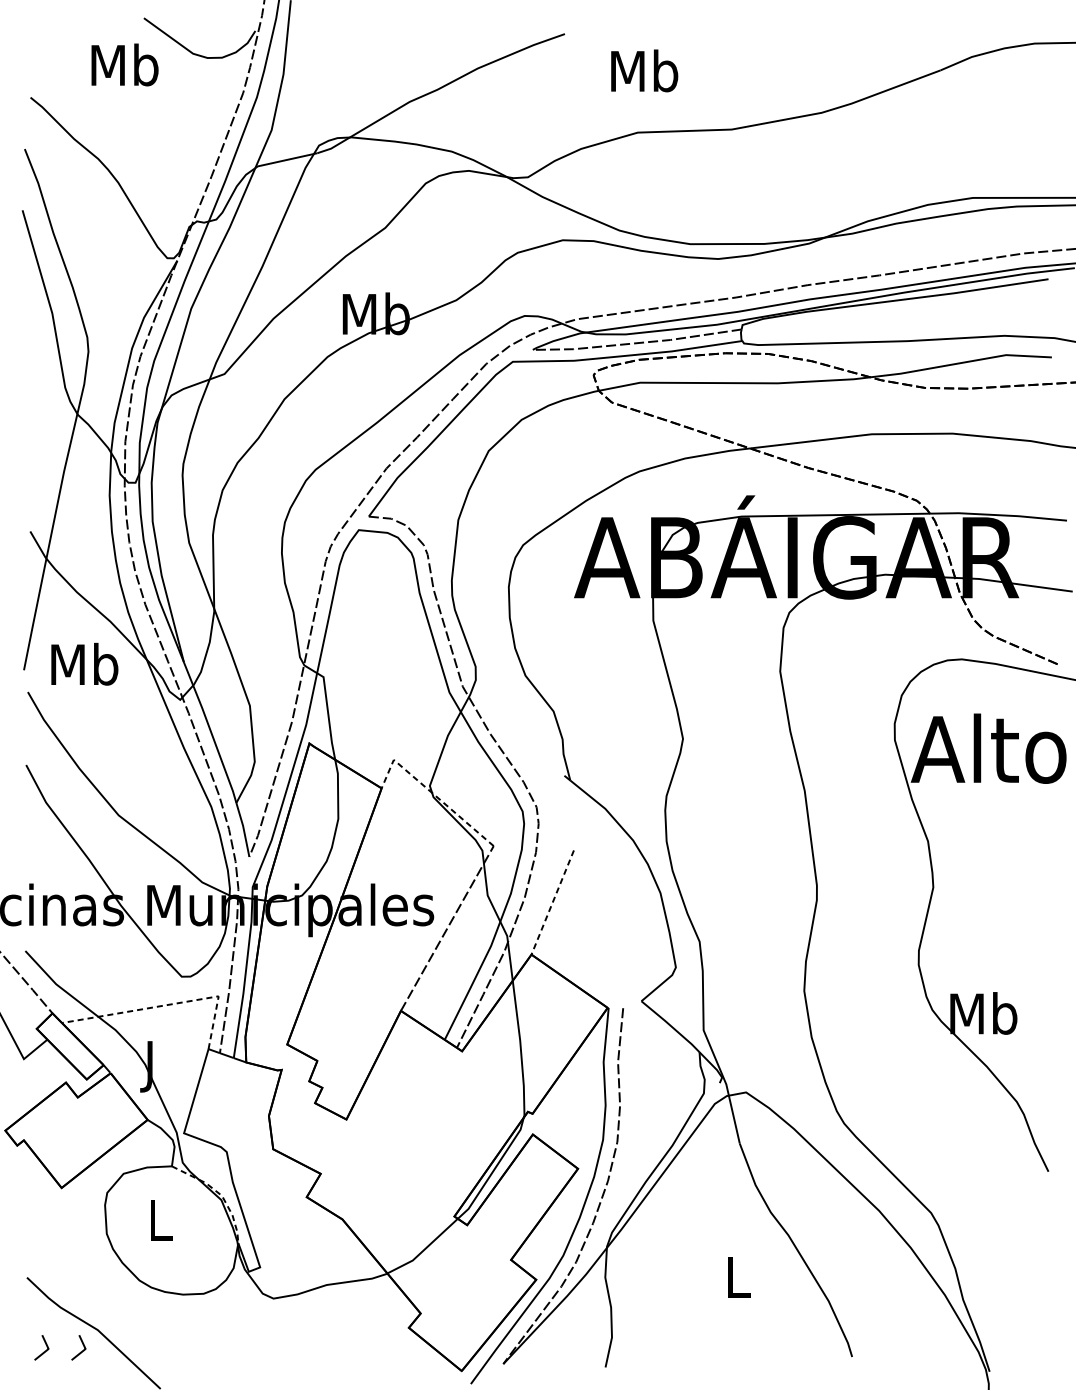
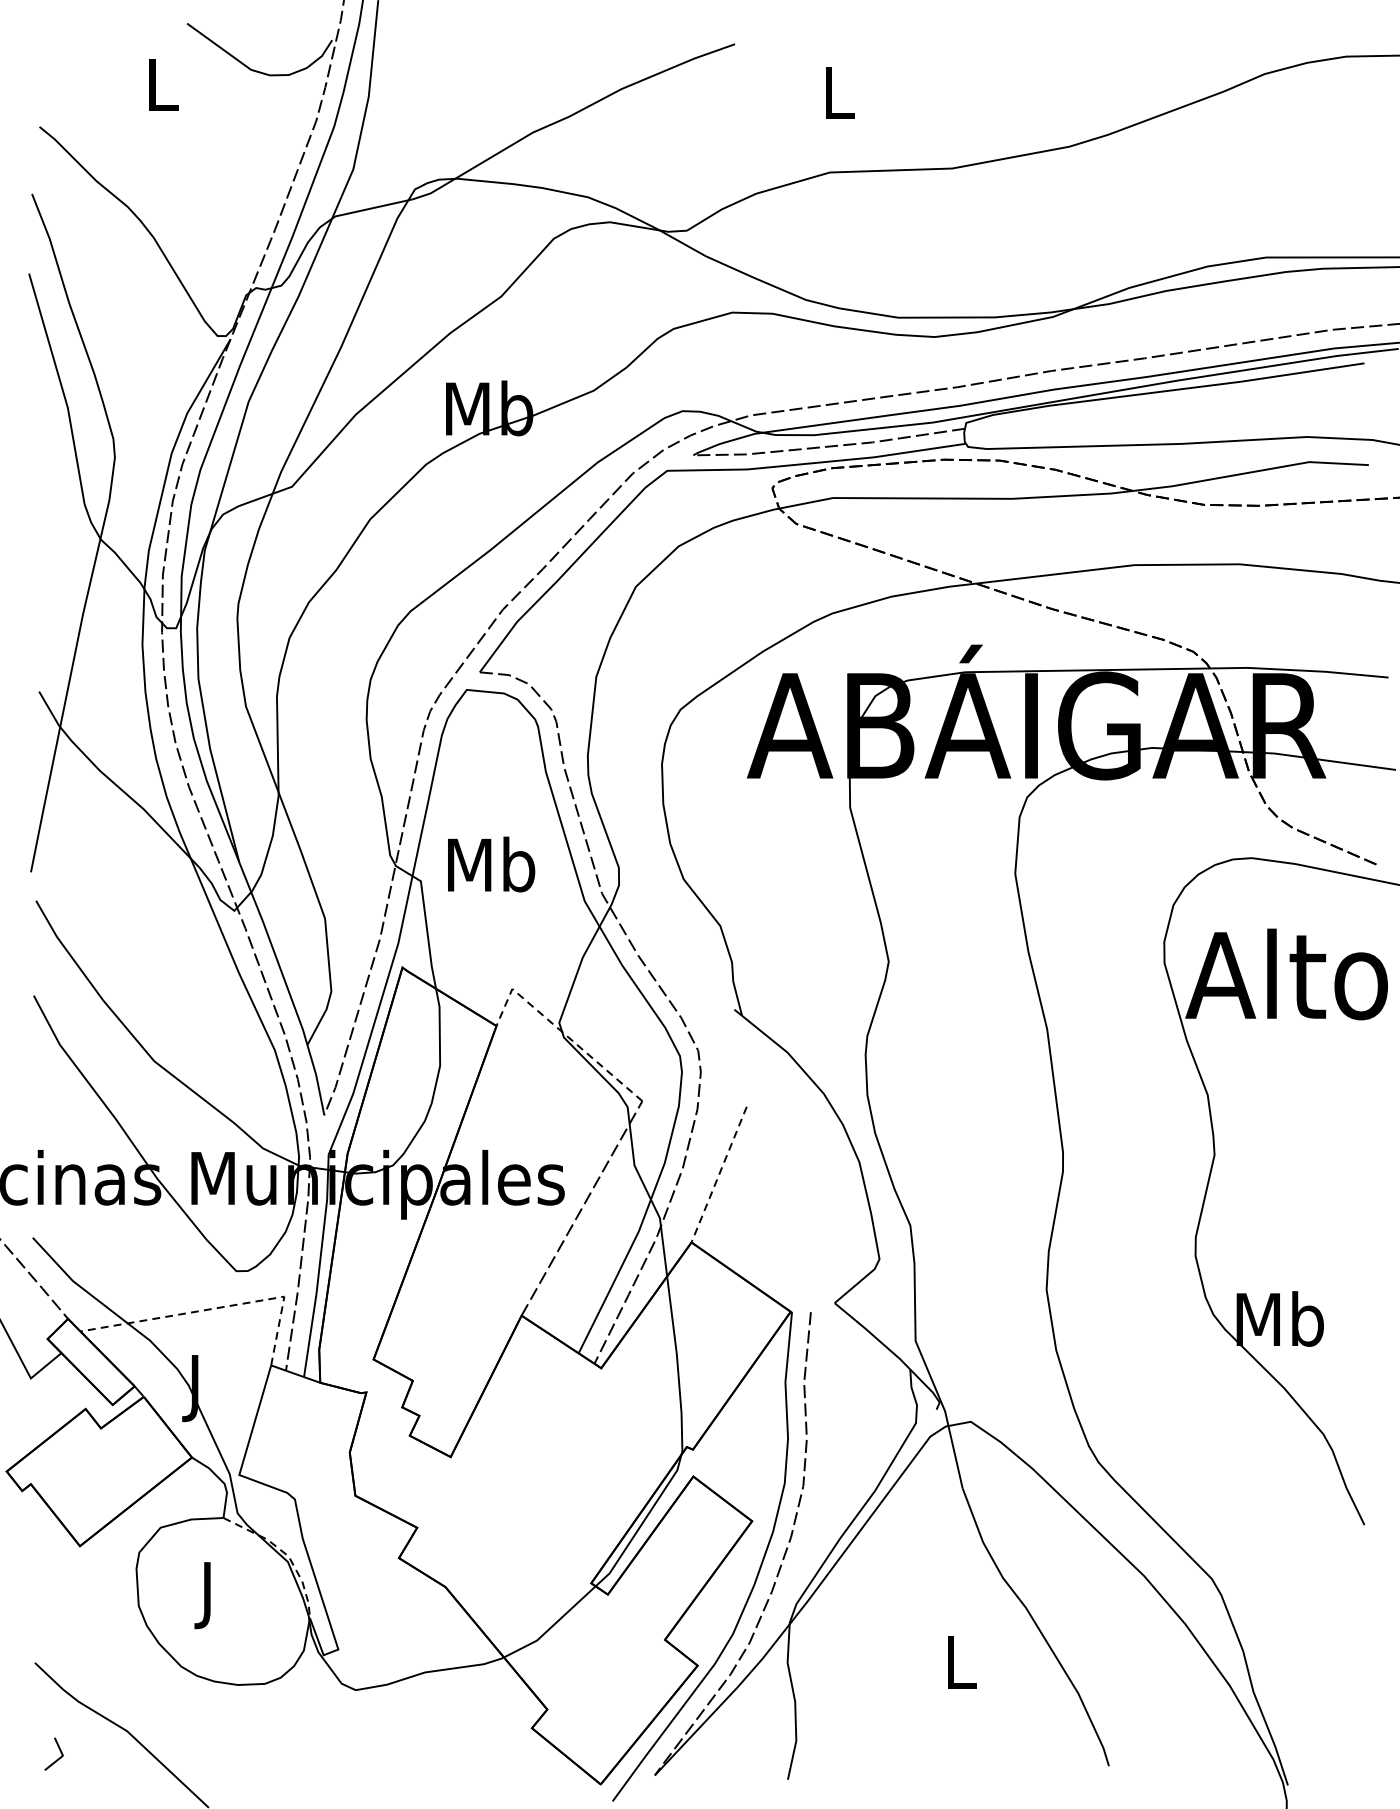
text: (124, 64) -> (161, 83), Mb -> L
text: (644, 70) -> (838, 91), Mb -> L
text: (84, 663) -> (491, 863), moved
text: (160, 1225) -> (208, 1594), L -> J
line: (80, 1351) -> (104, 1759), removed

